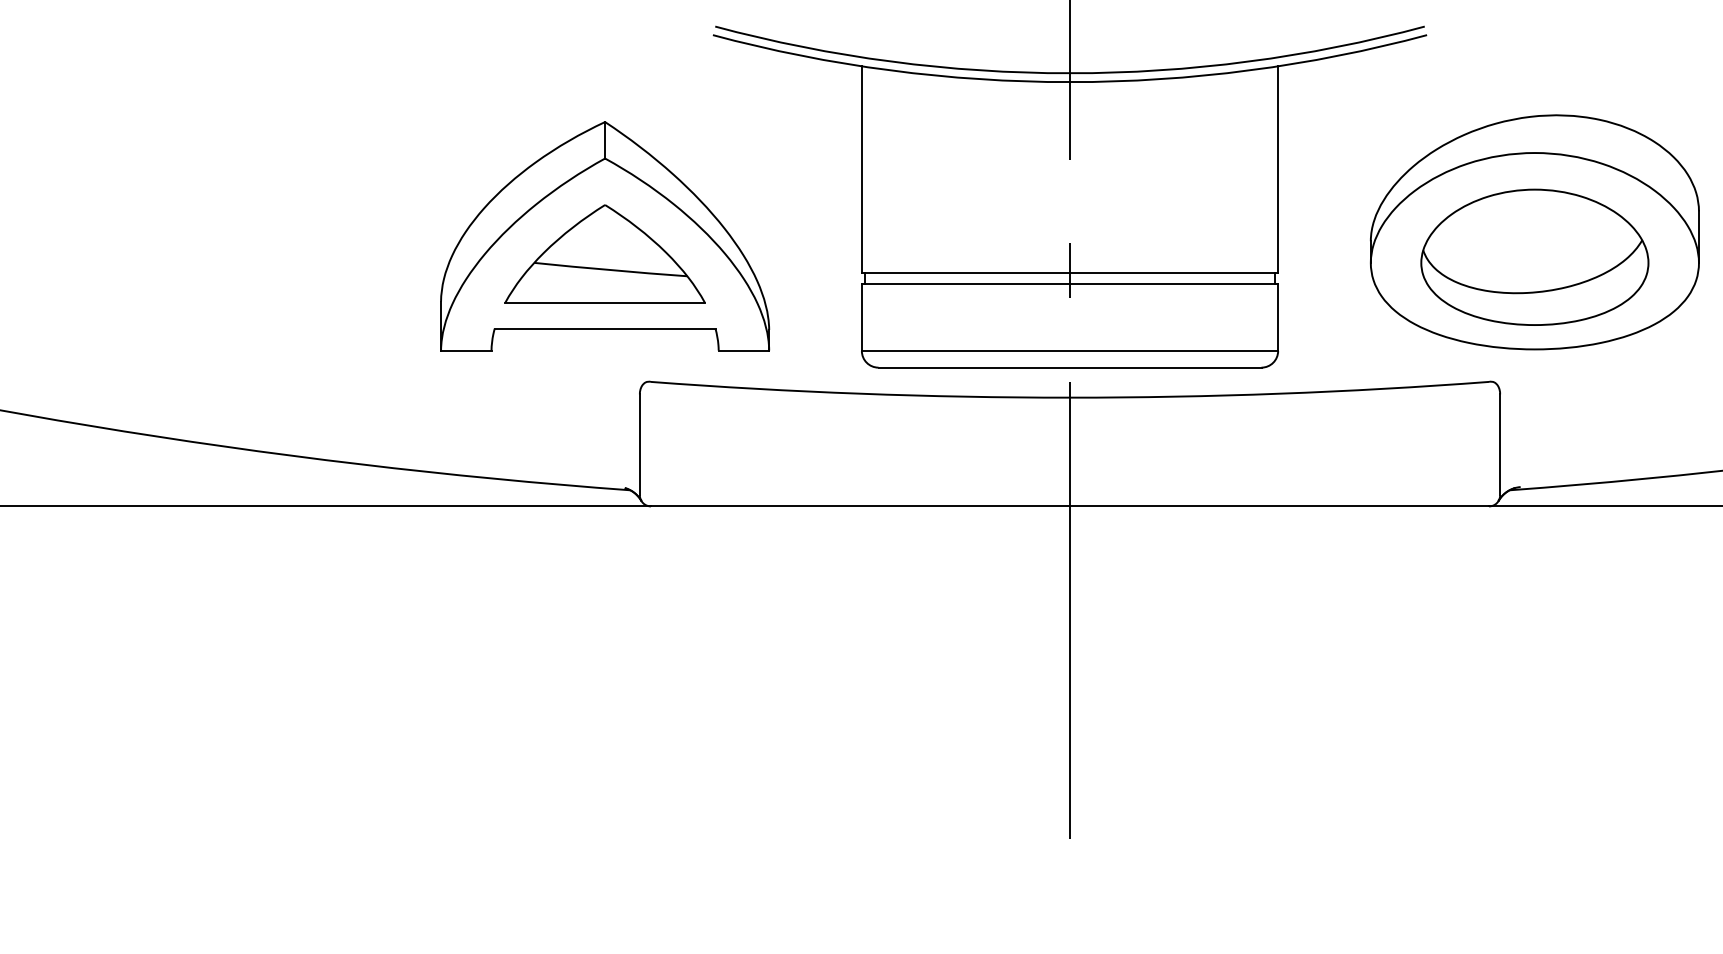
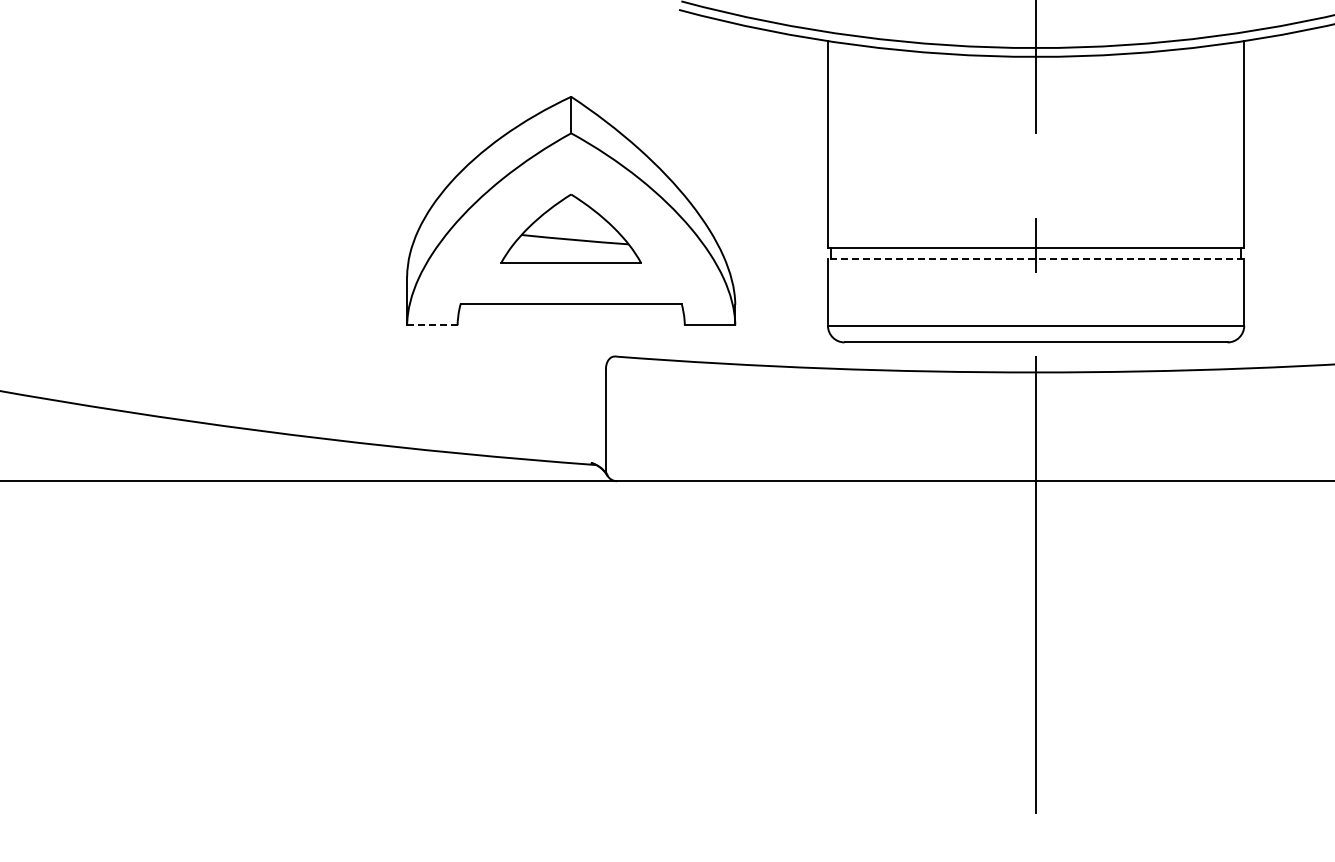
part: (604, 253) -> (570, 228), size x0.7
line: (1069, 284) -> (1035, 259), solid -> dashed
line: (465, 350) -> (431, 325), solid -> dashed

